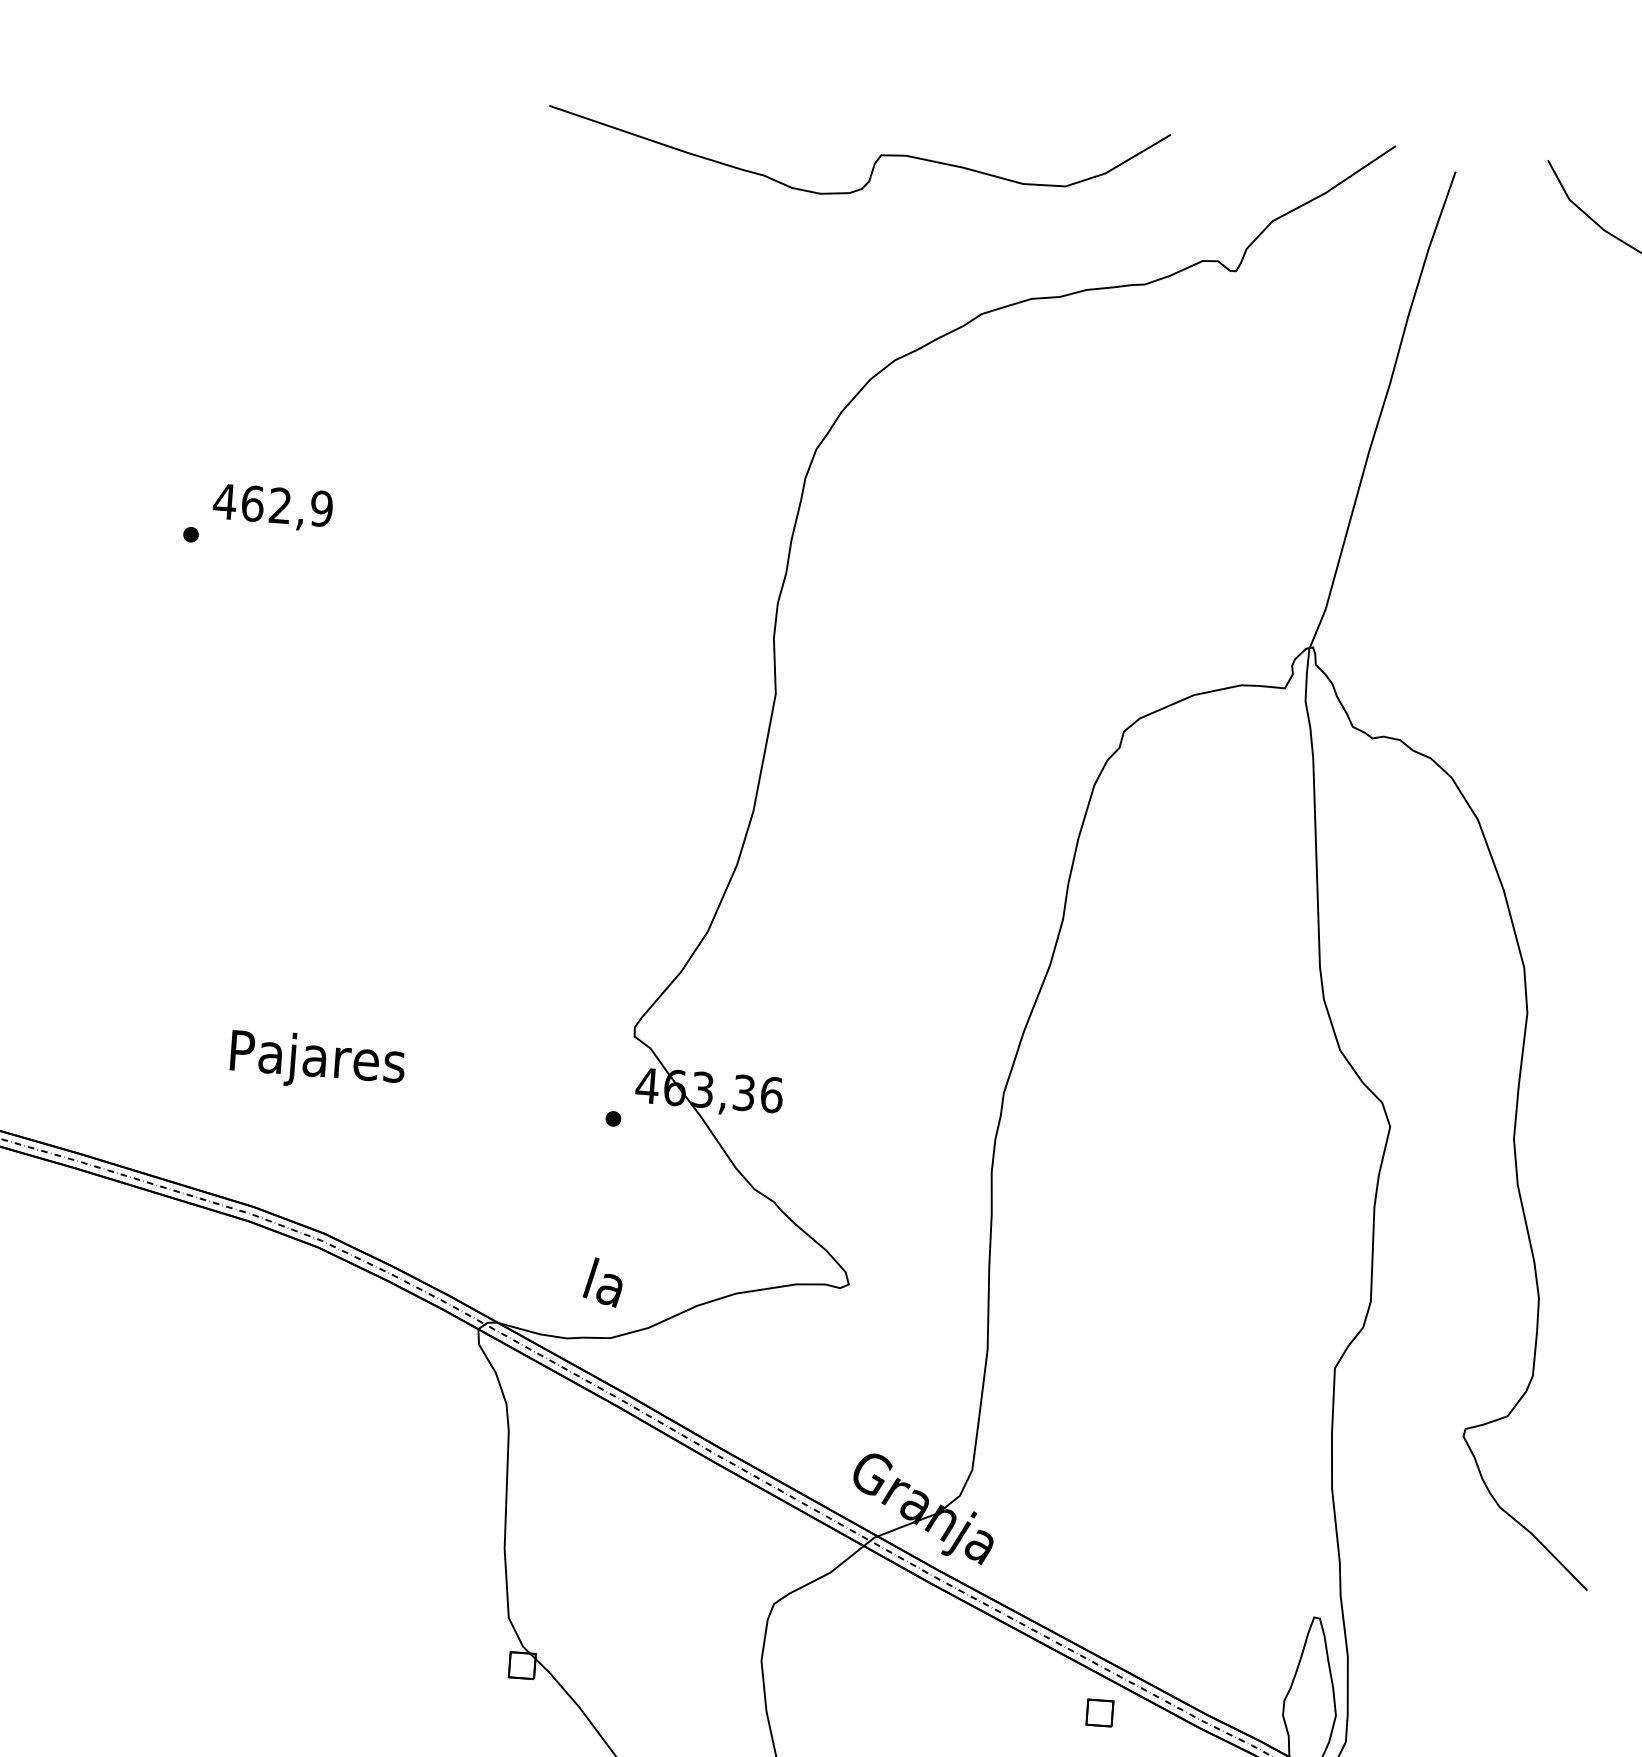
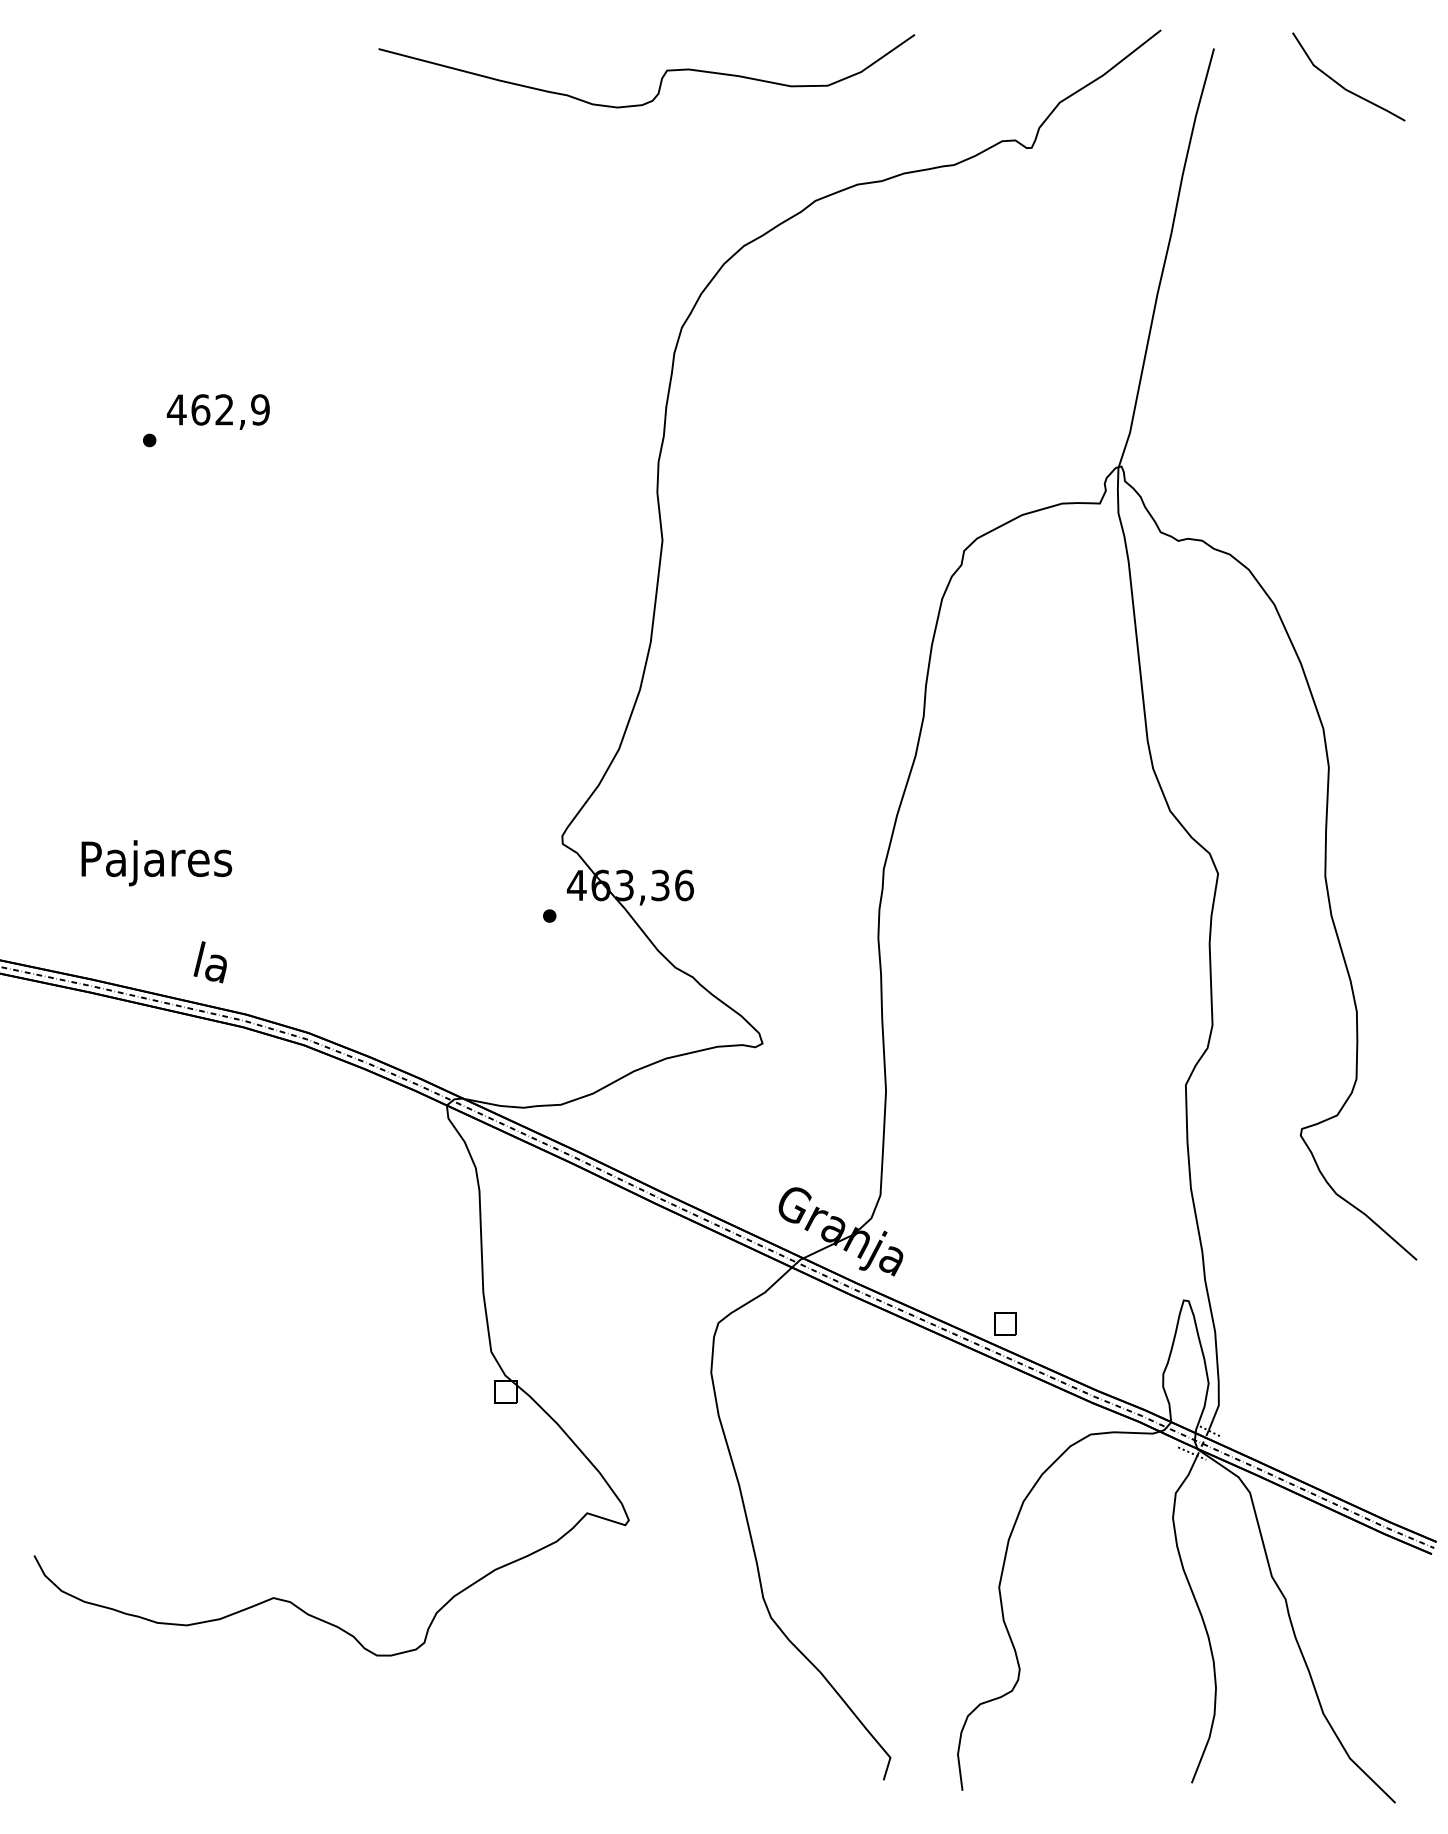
curve: (872, 164) -> (660, 79), moved
text: (317, 1061) -> (156, 863), moved
text: (602, 1282) -> (209, 962), moved
part: (1099, 1712) -> (1005, 1323), moved

